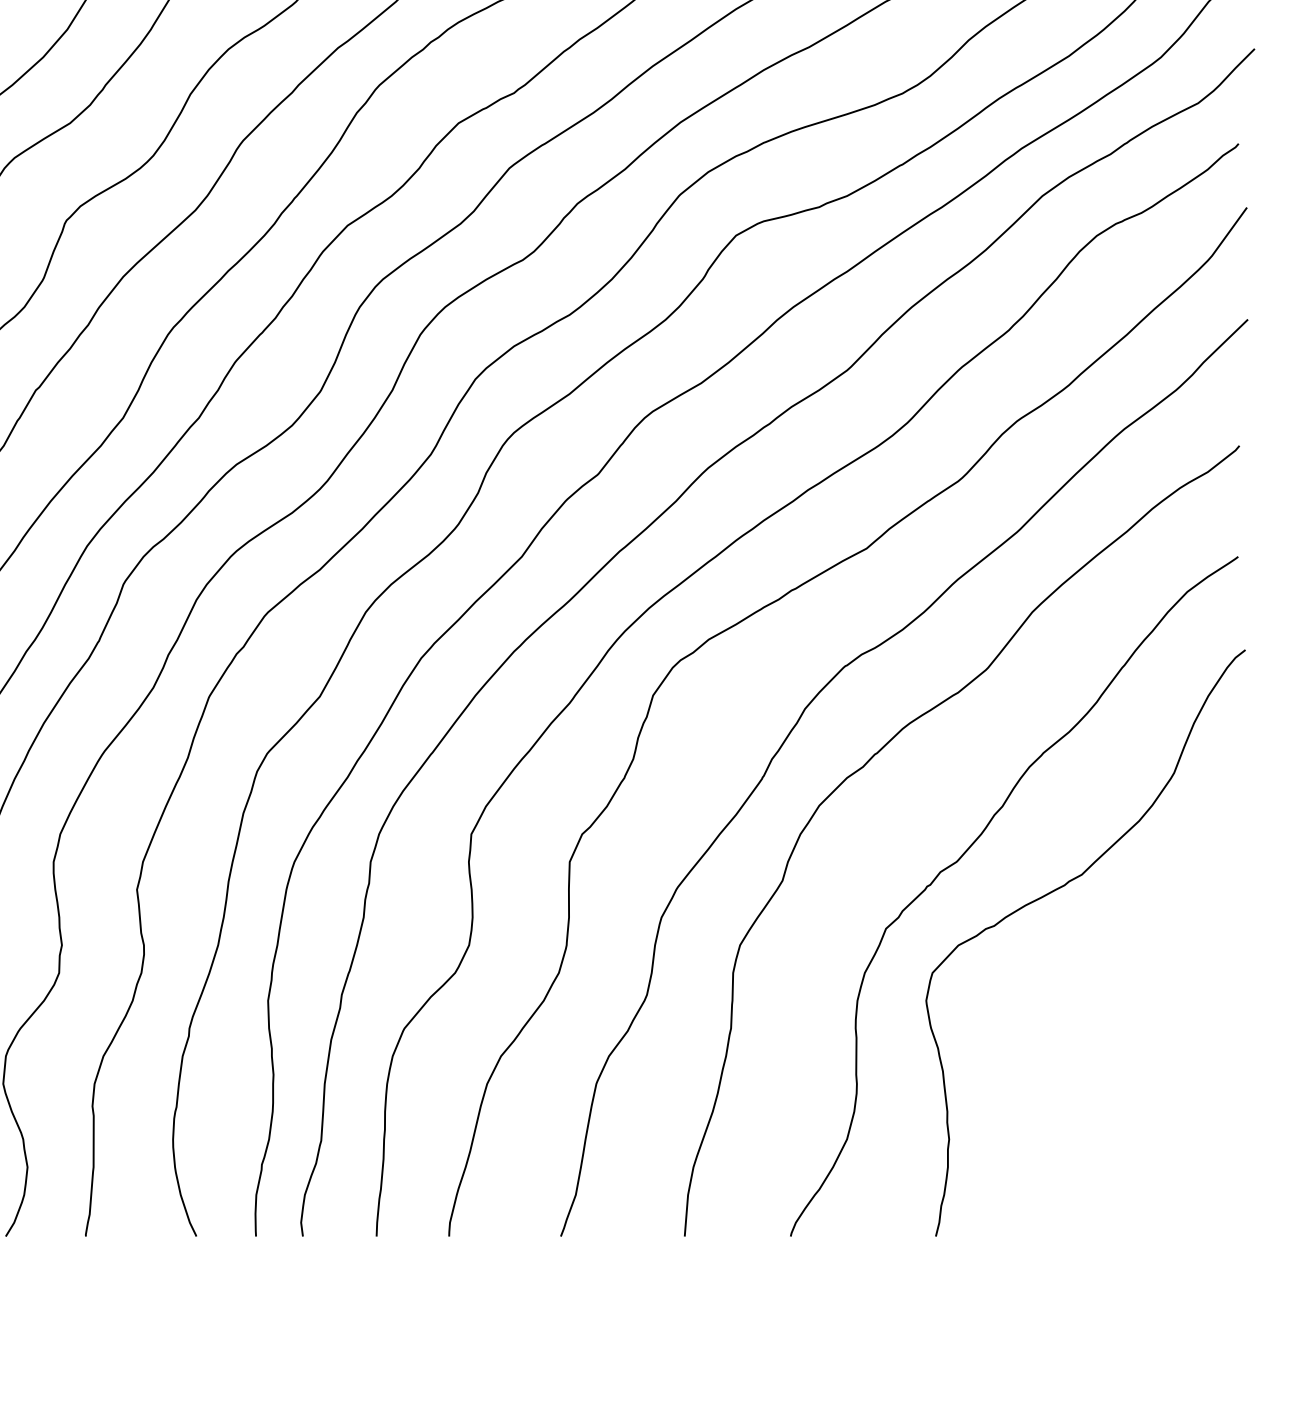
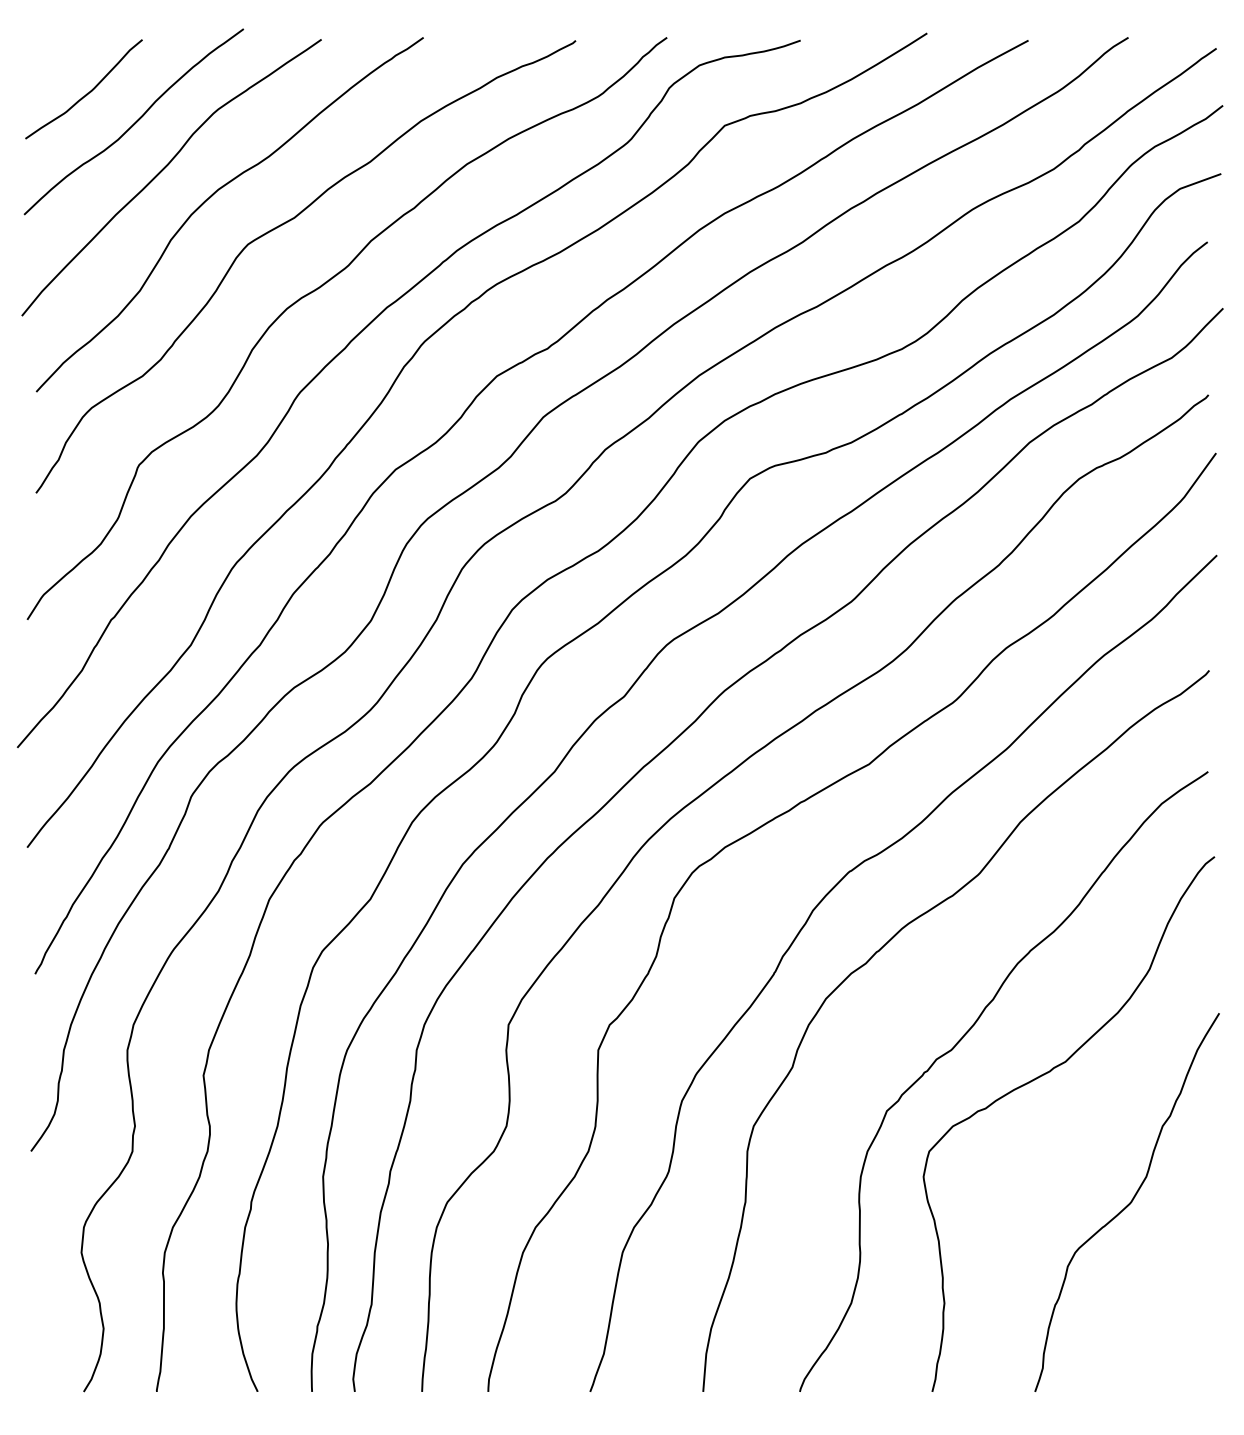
curve: (1150, 1030) -> (1128, 1203), added

